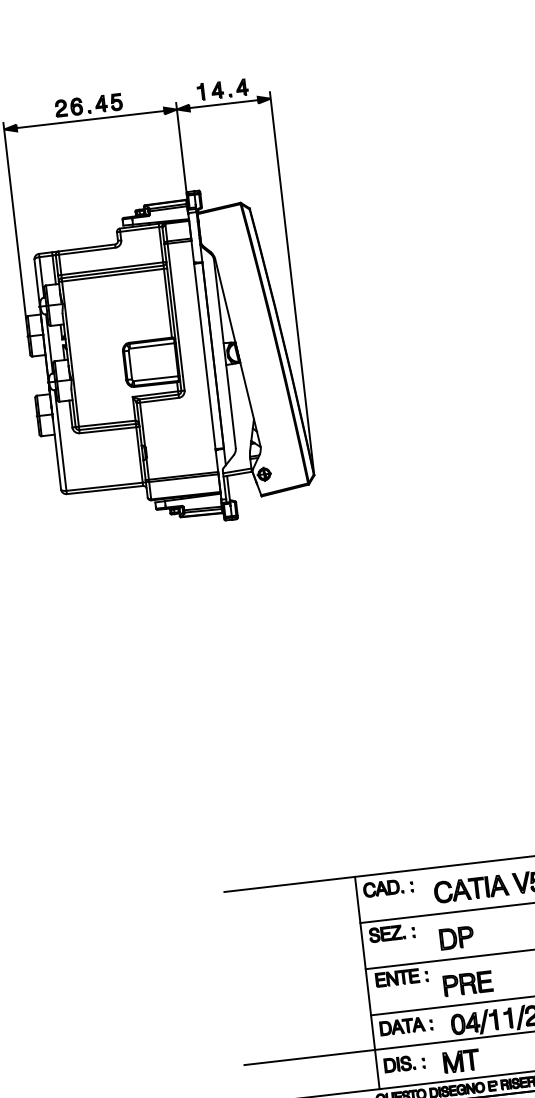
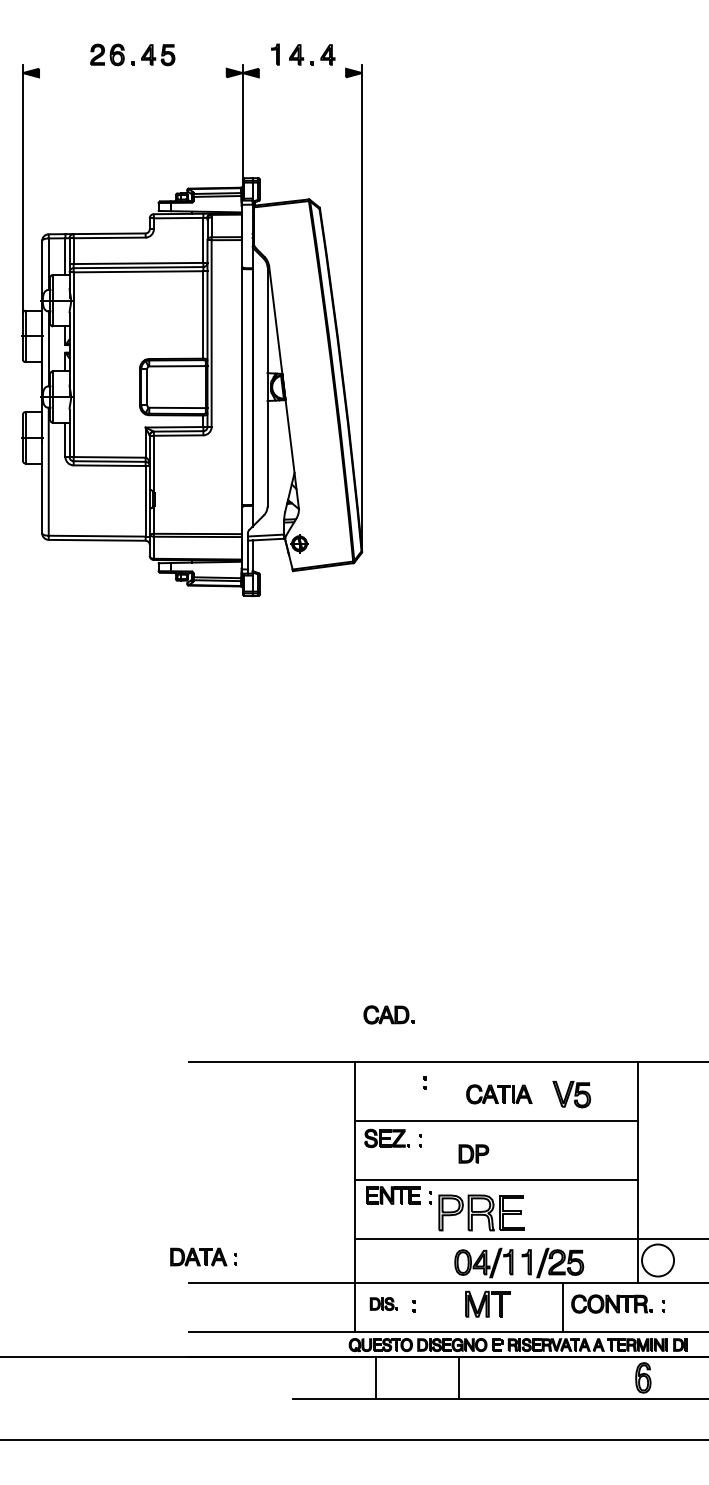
line: (223, 104) -> (302, 73), removed
line: (90, 119) -> (132, 73), removed
part: (383, 888) -> (388, 1014), moved
part: (471, 889) -> (499, 1094), size x0.7
part: (456, 937) -> (473, 1153), size x0.7
part: (468, 983) -> (481, 1212), size x1.4
part: (406, 1025) -> (203, 1256), moved
part: (461, 1060) -> (487, 1303), moved
part: (399, 1063) -> (383, 1303), size x0.7

